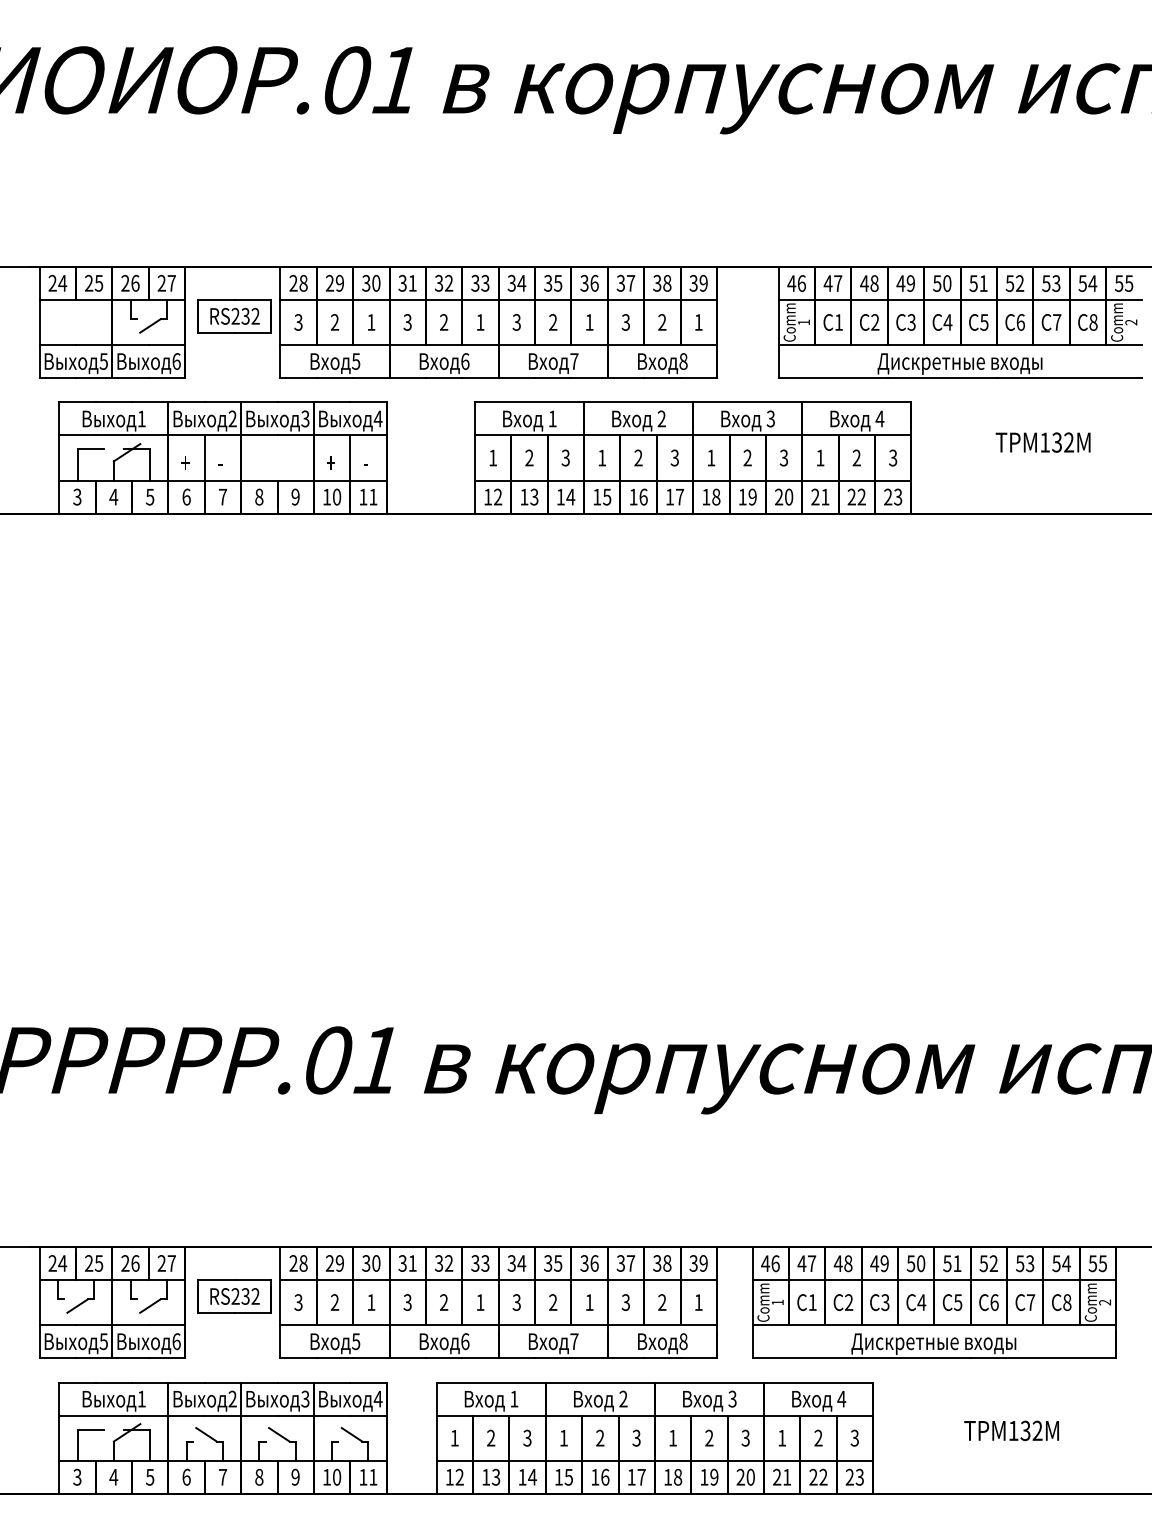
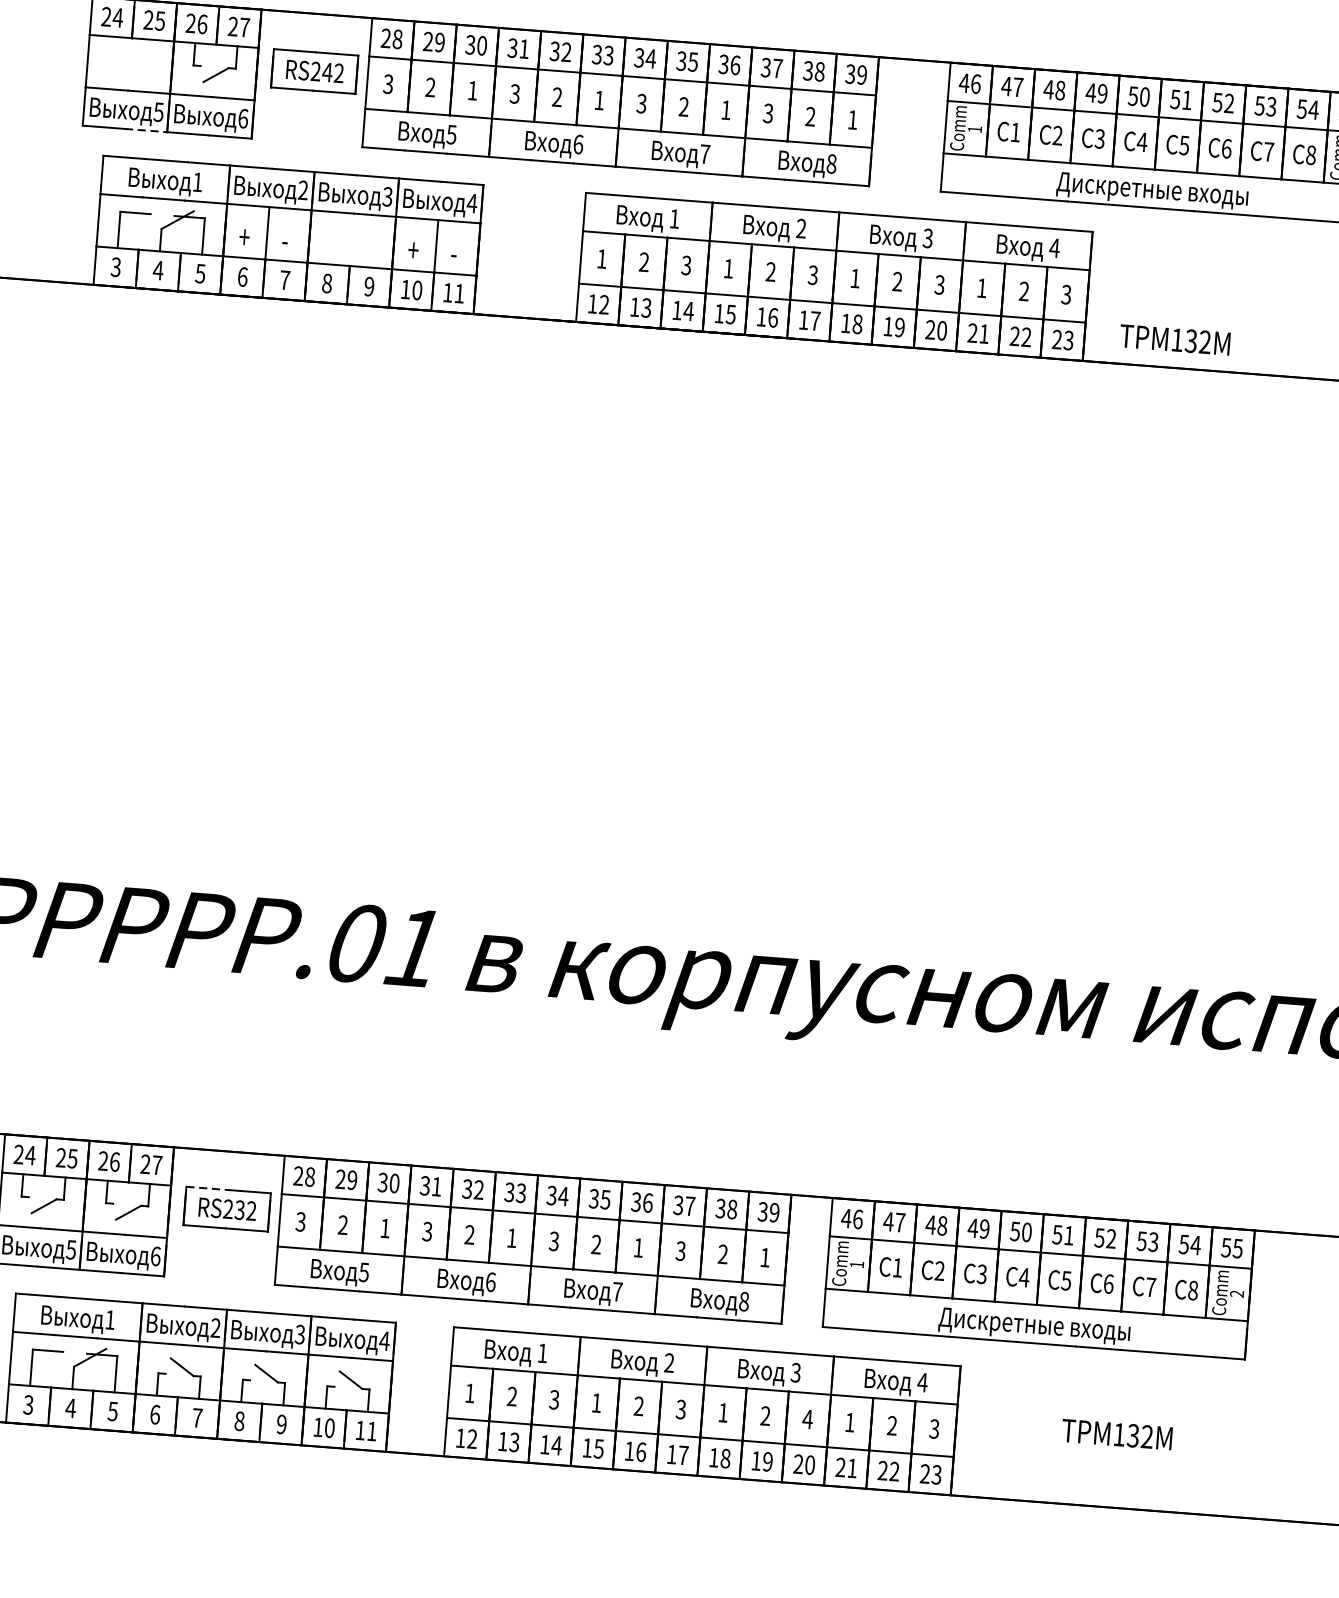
text: (245, 315) -> (327, 71), RS232 -> RS242
line: (94, 378) -> (146, 131), solid -> dashed
text: (1042, 442) -> (1174, 339), moved
line: (216, 1280) -> (207, 1189), solid -> dashed
text: (745, 1437) -> (807, 1418), 3 -> 4

